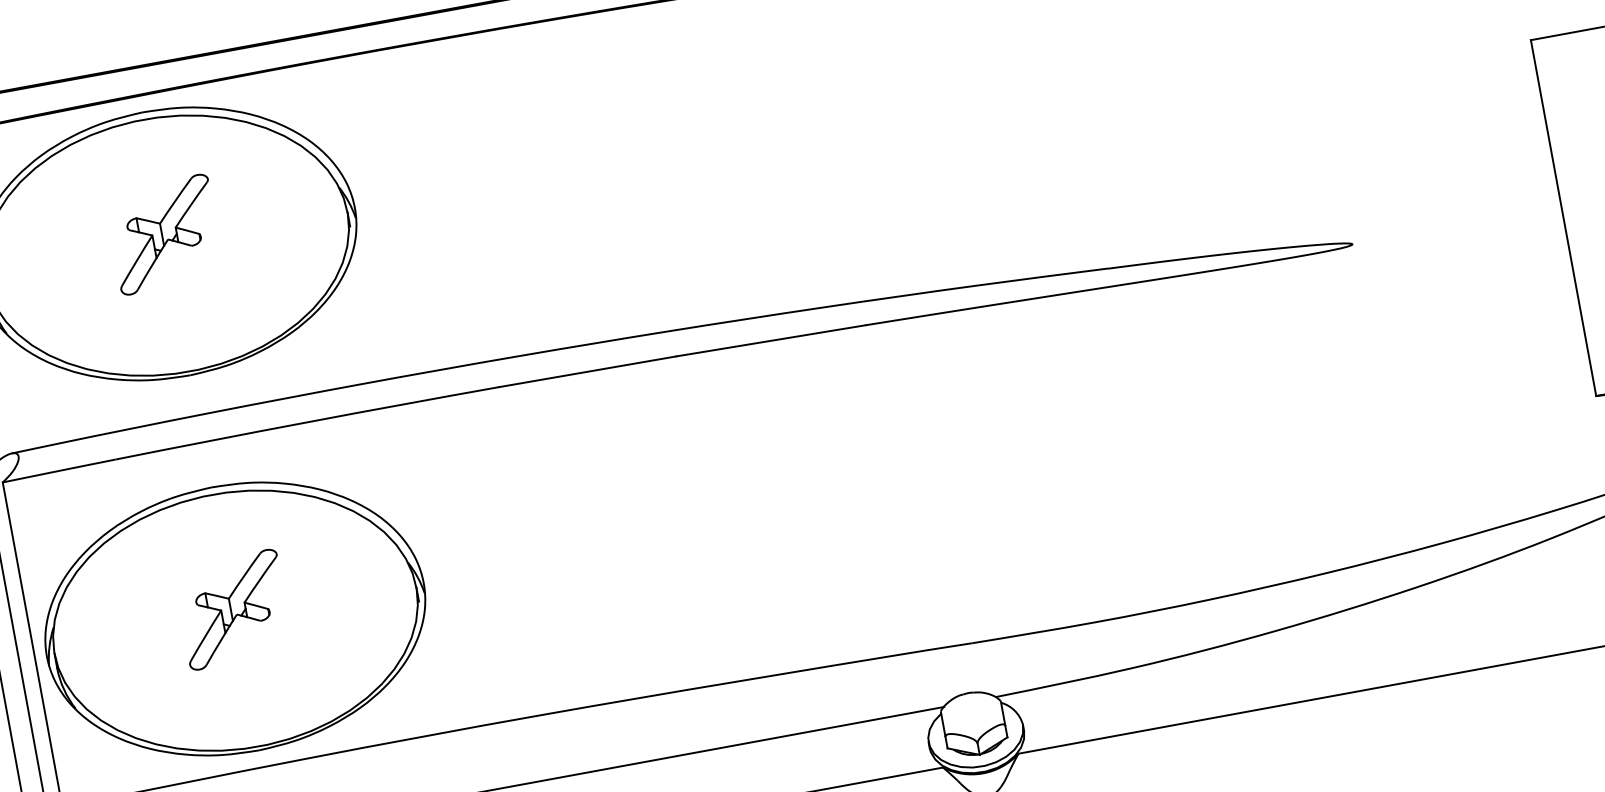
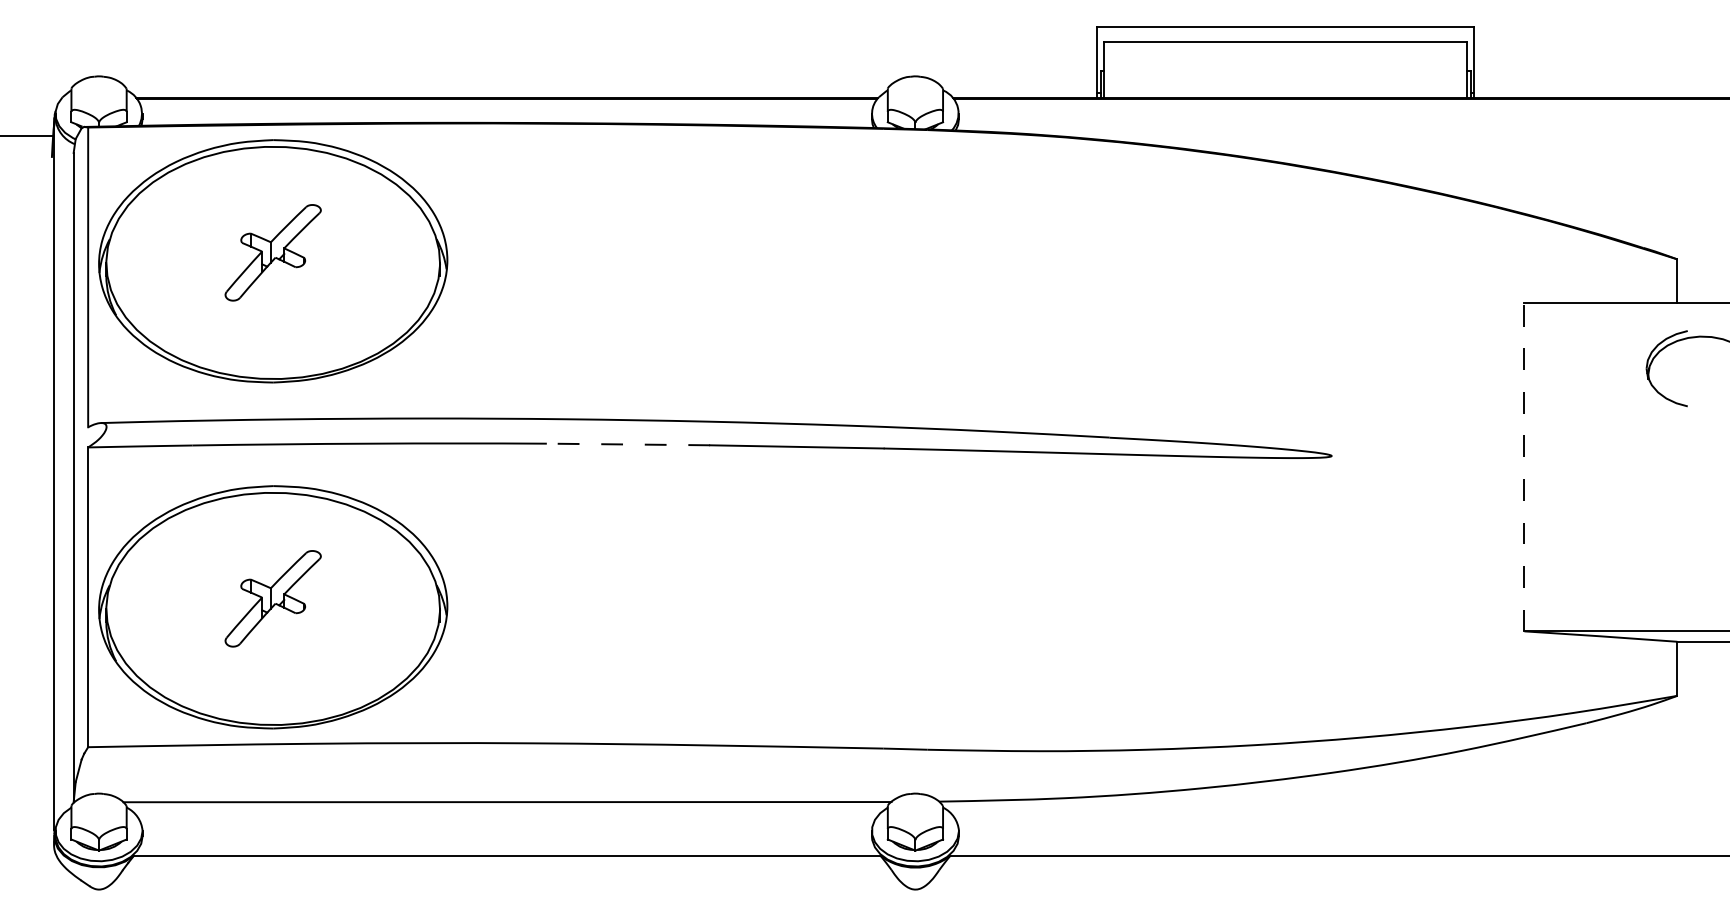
line: (1563, 217) -> (1524, 466), solid -> dashed
line: (587, 371) -> (628, 444), solid -> dashed

